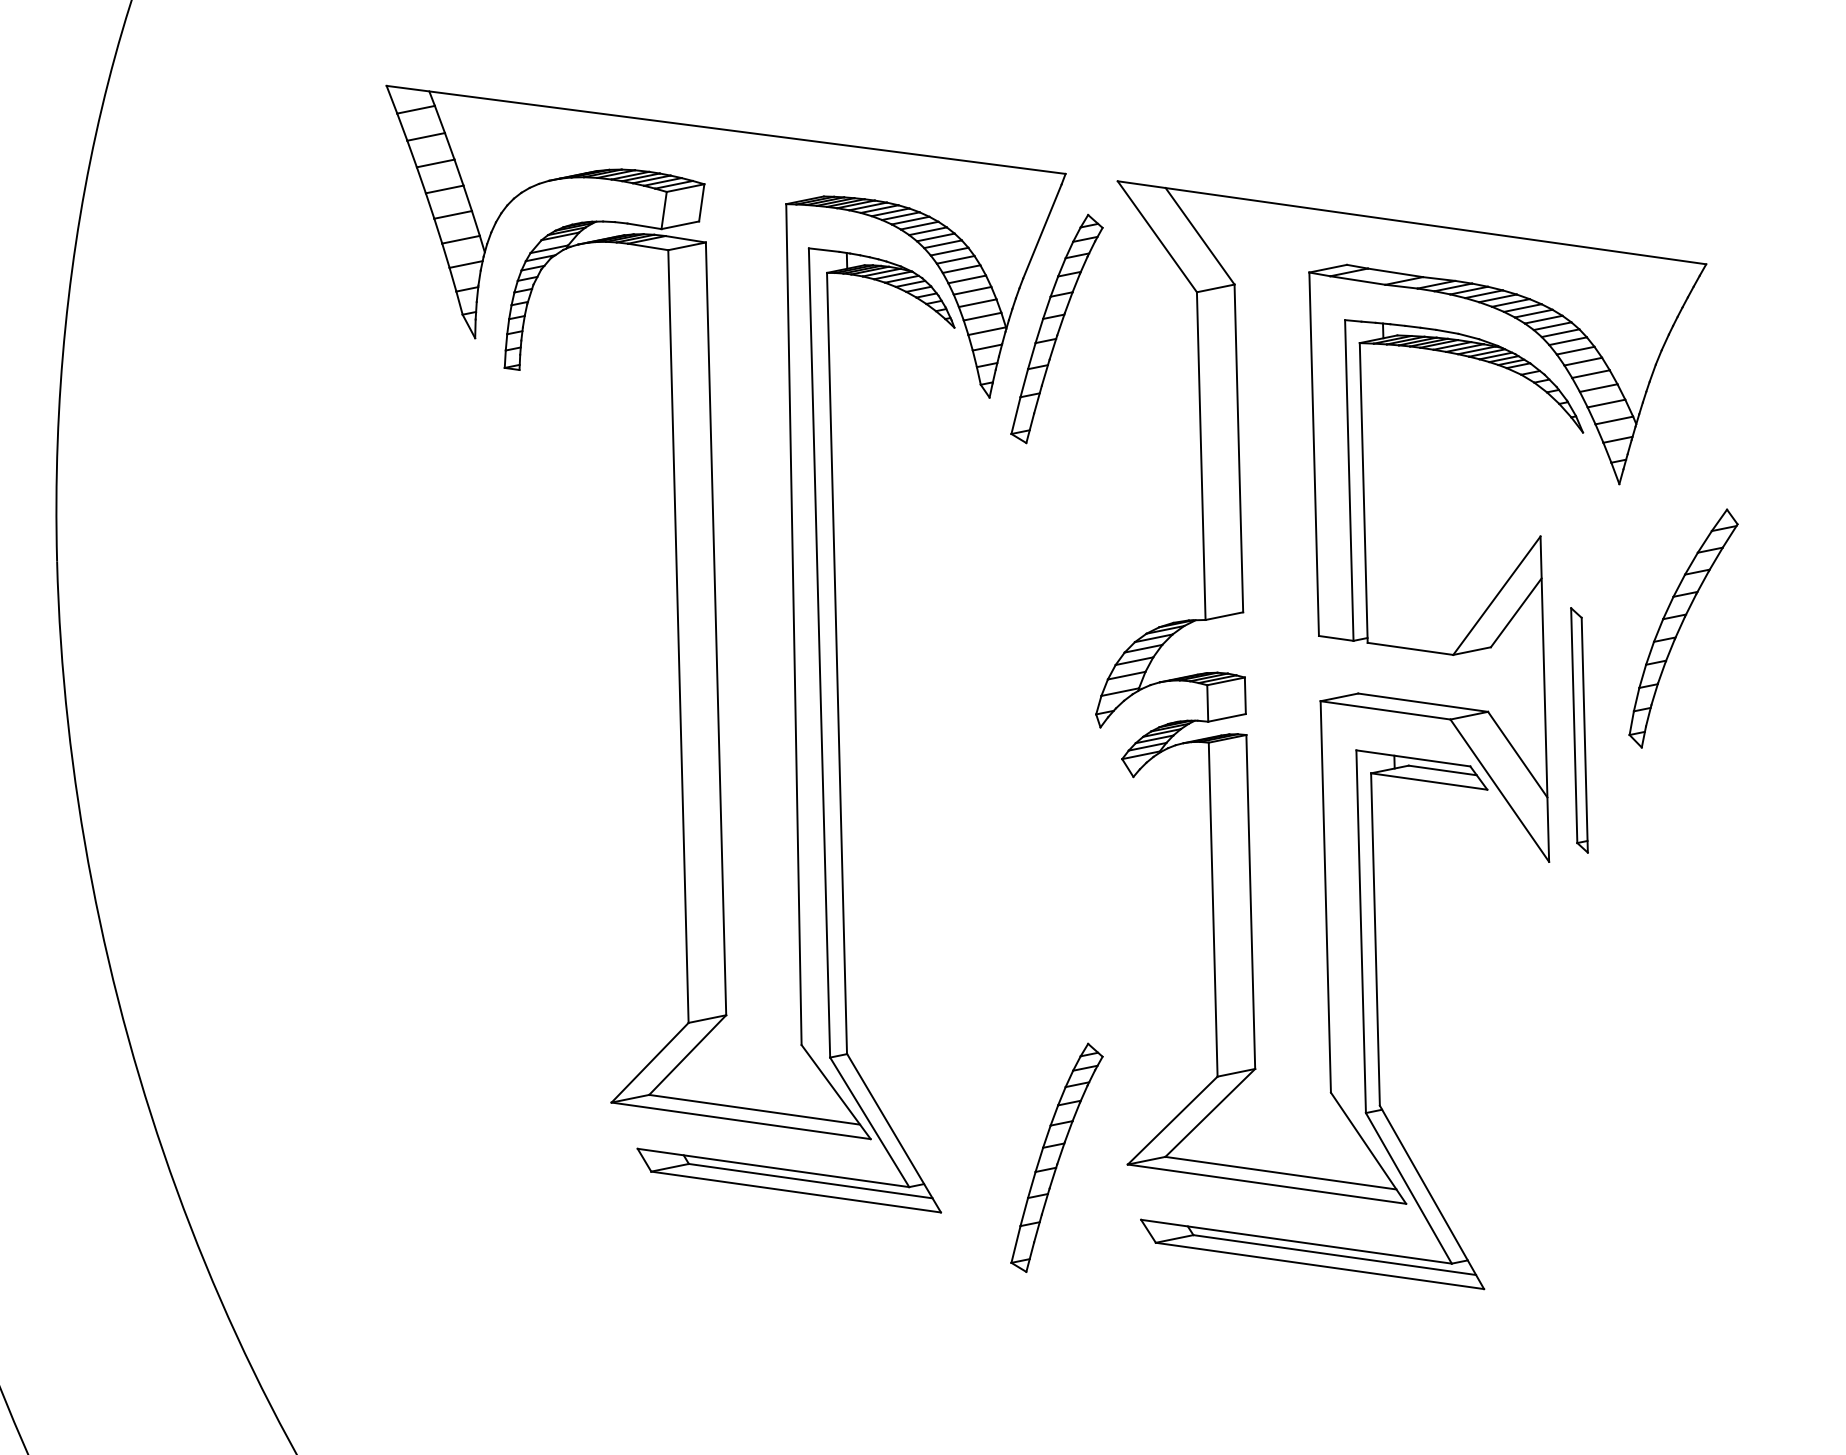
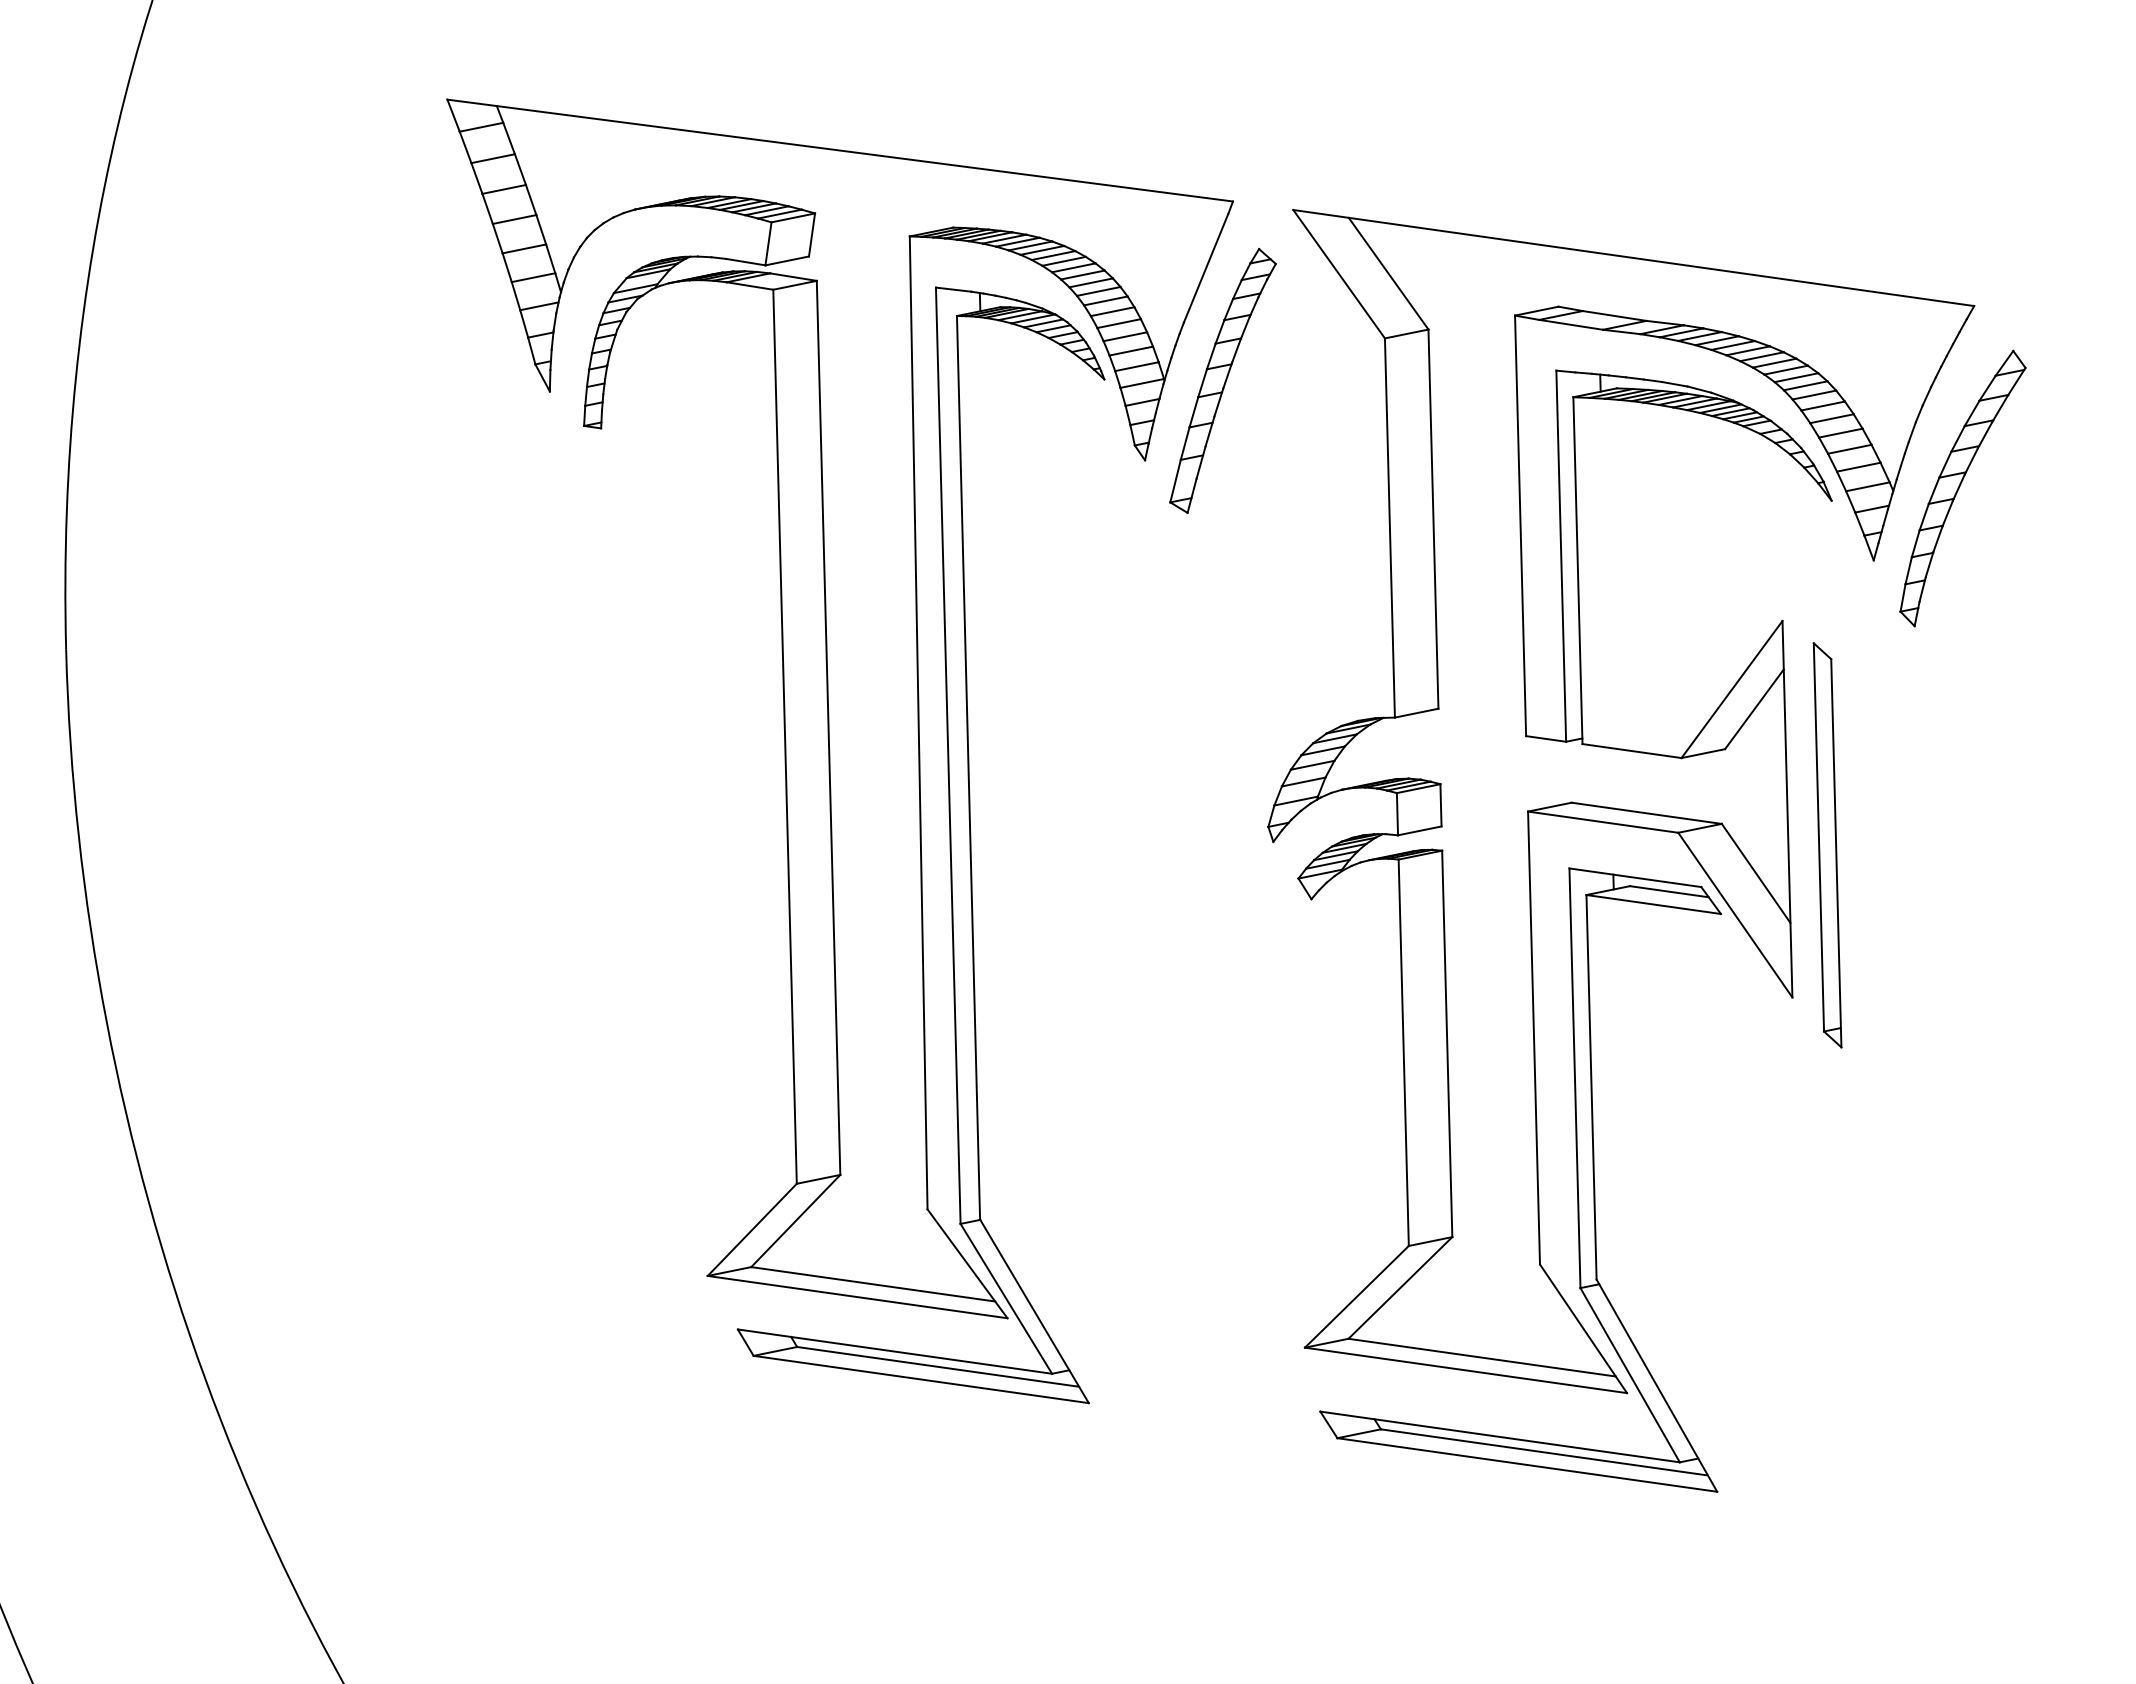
part: (1683, 628) -> (1962, 488), moved
part: (1579, 730) -> (1827, 845), size x1.43
part: (1056, 1157) -> (1222, 1339), removed

